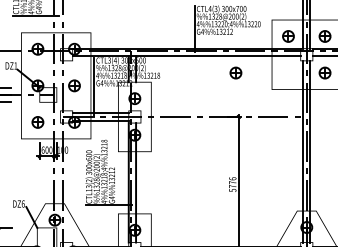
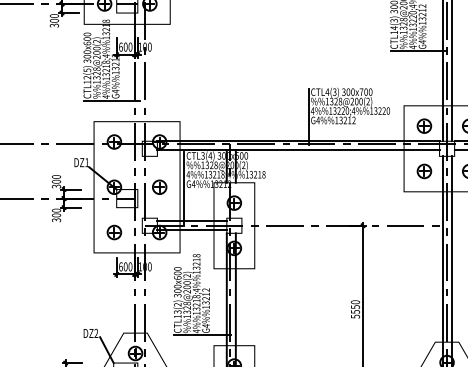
part: (235, 73) -> (424, 171), moved
text: (232, 182) -> (355, 306), 5776 -> 5550
text: (23, 204) -> (96, 333), DZ6 -> DZ2

